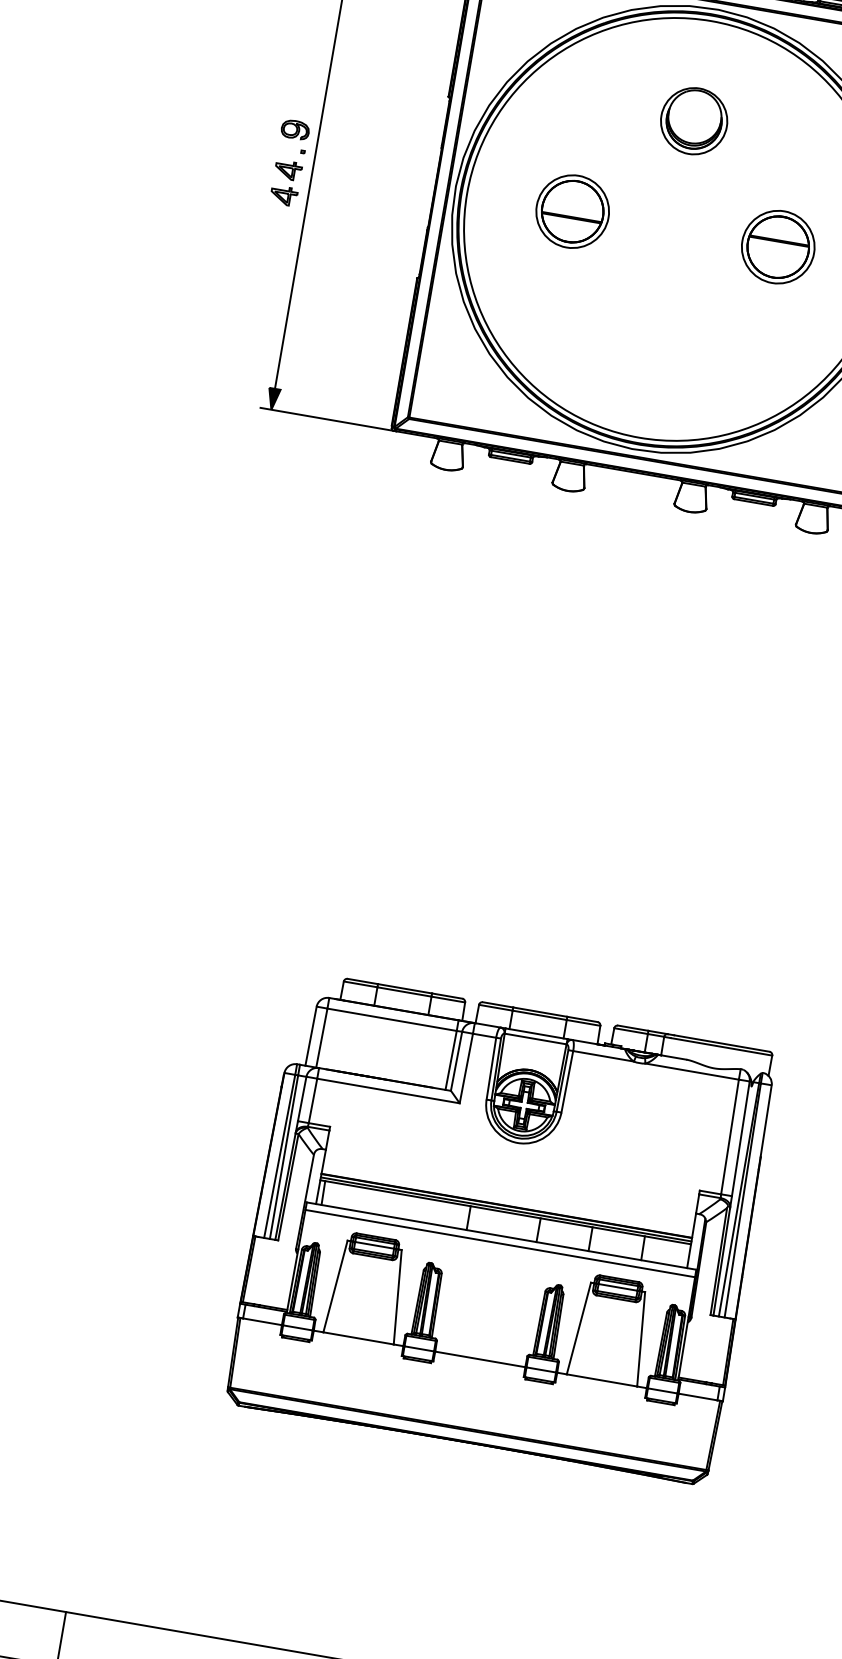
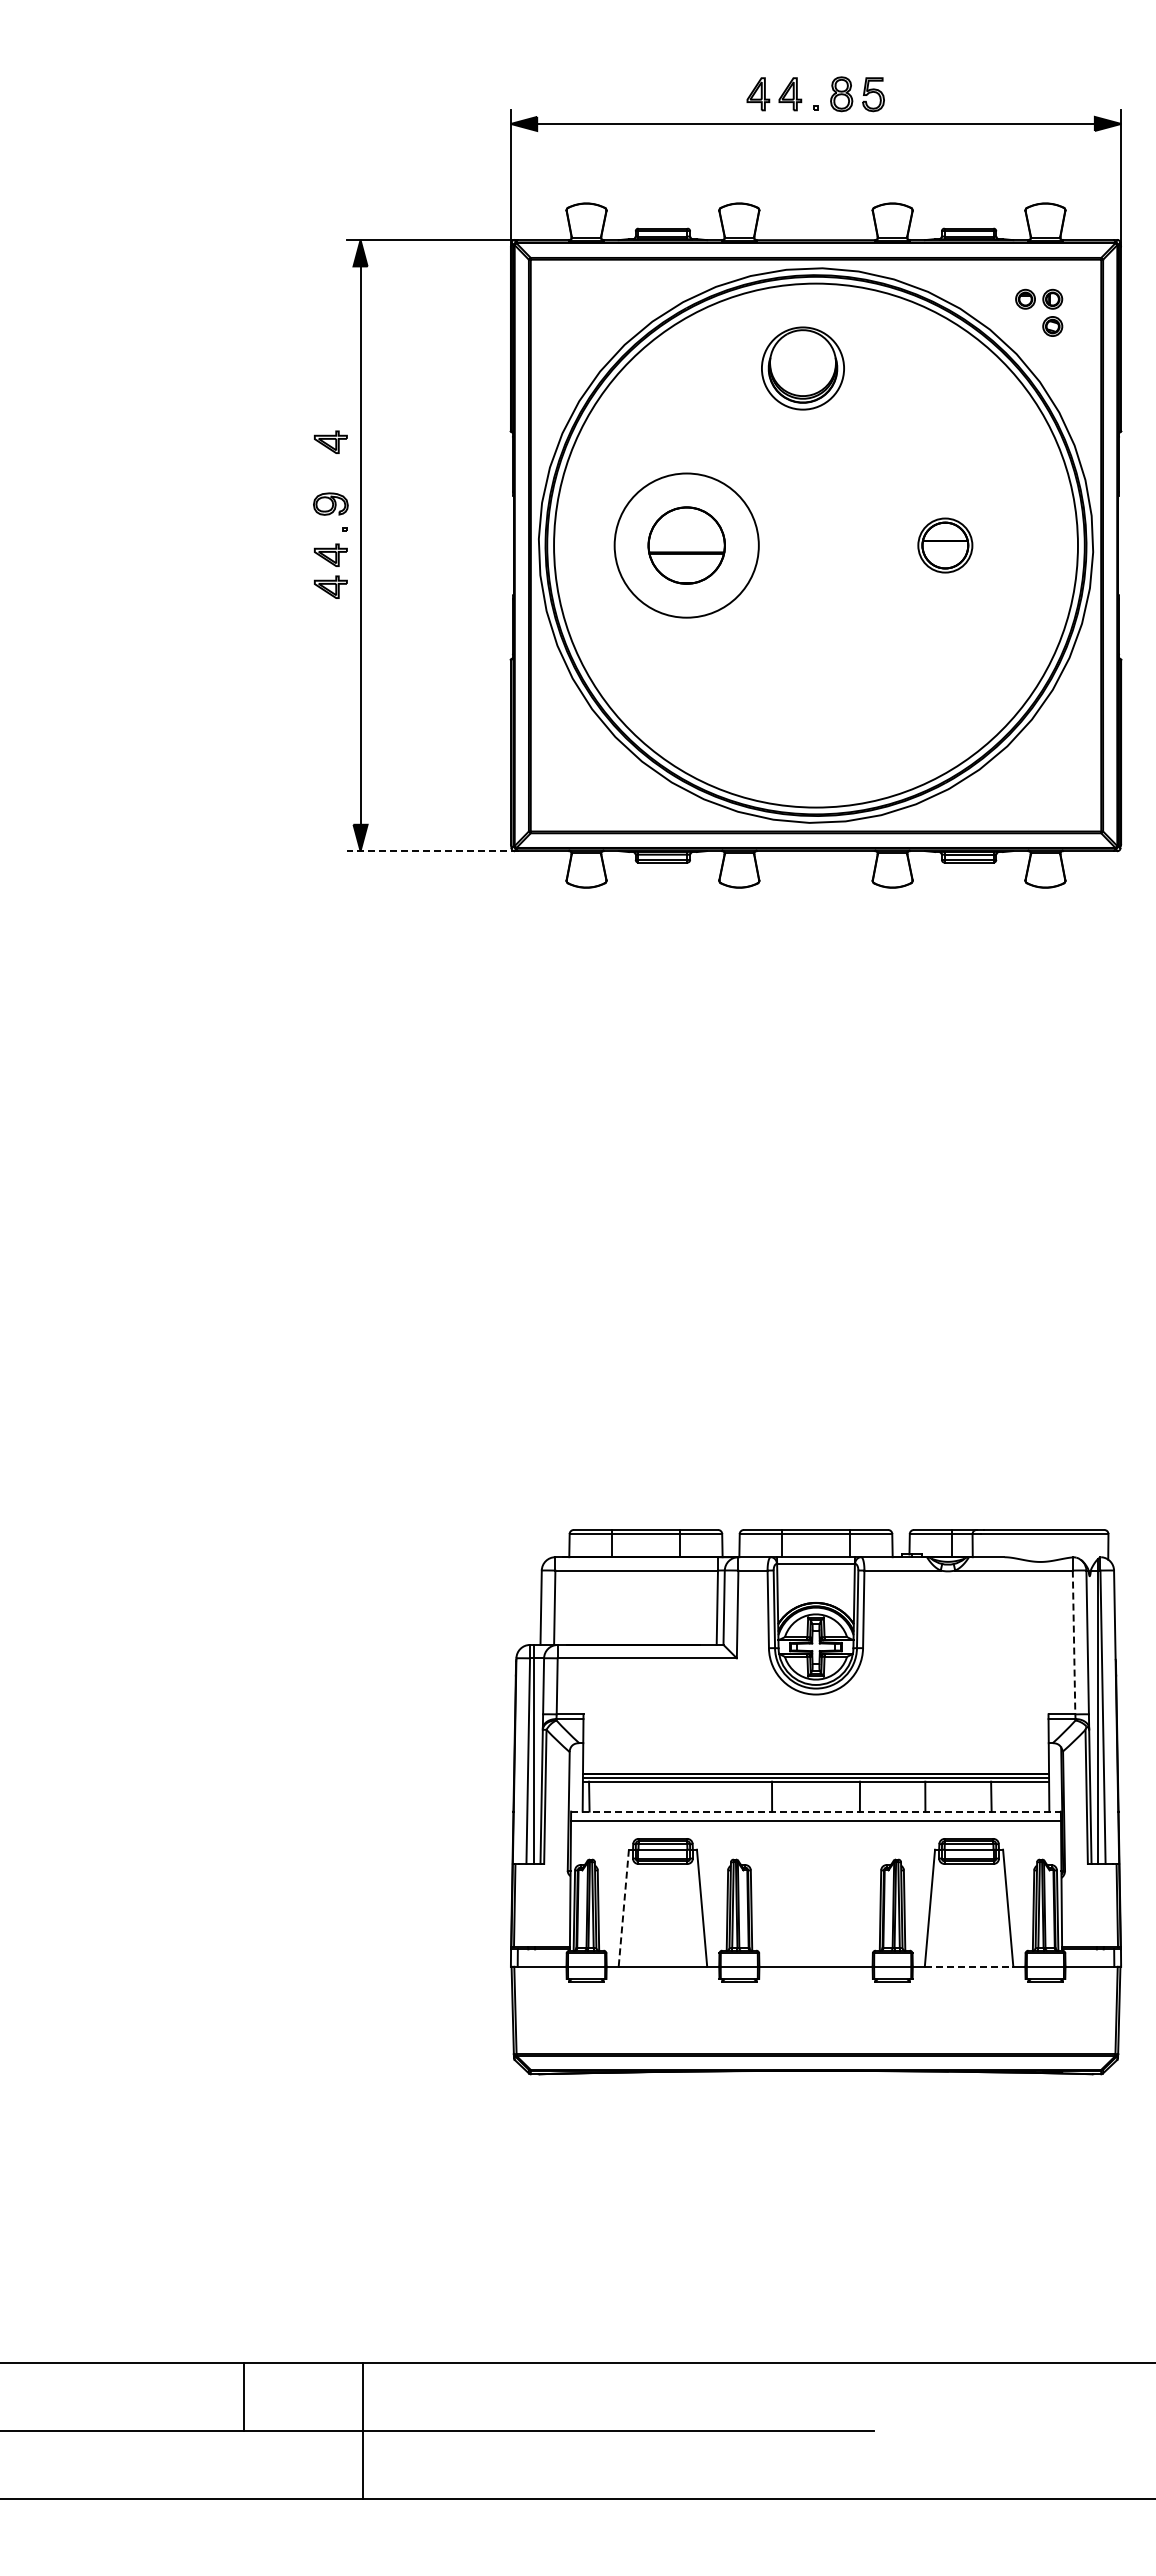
part: (303, 79) -> (330, 441), added
part: (693, 121) -> (802, 368), moved
circle: (572, 211) -> (686, 545), size x1.6
part: (778, 247) -> (945, 545), size x0.6
line: (327, 419) -> (431, 851), solid -> dashed
line: (730, 1137) -> (1074, 1642), solid -> dashed
line: (502, 1236) -> (816, 1811), solid -> dashed
line: (335, 1286) -> (623, 1908), solid -> dashed
line: (602, 1380) -> (969, 1966), solid -> dashed

